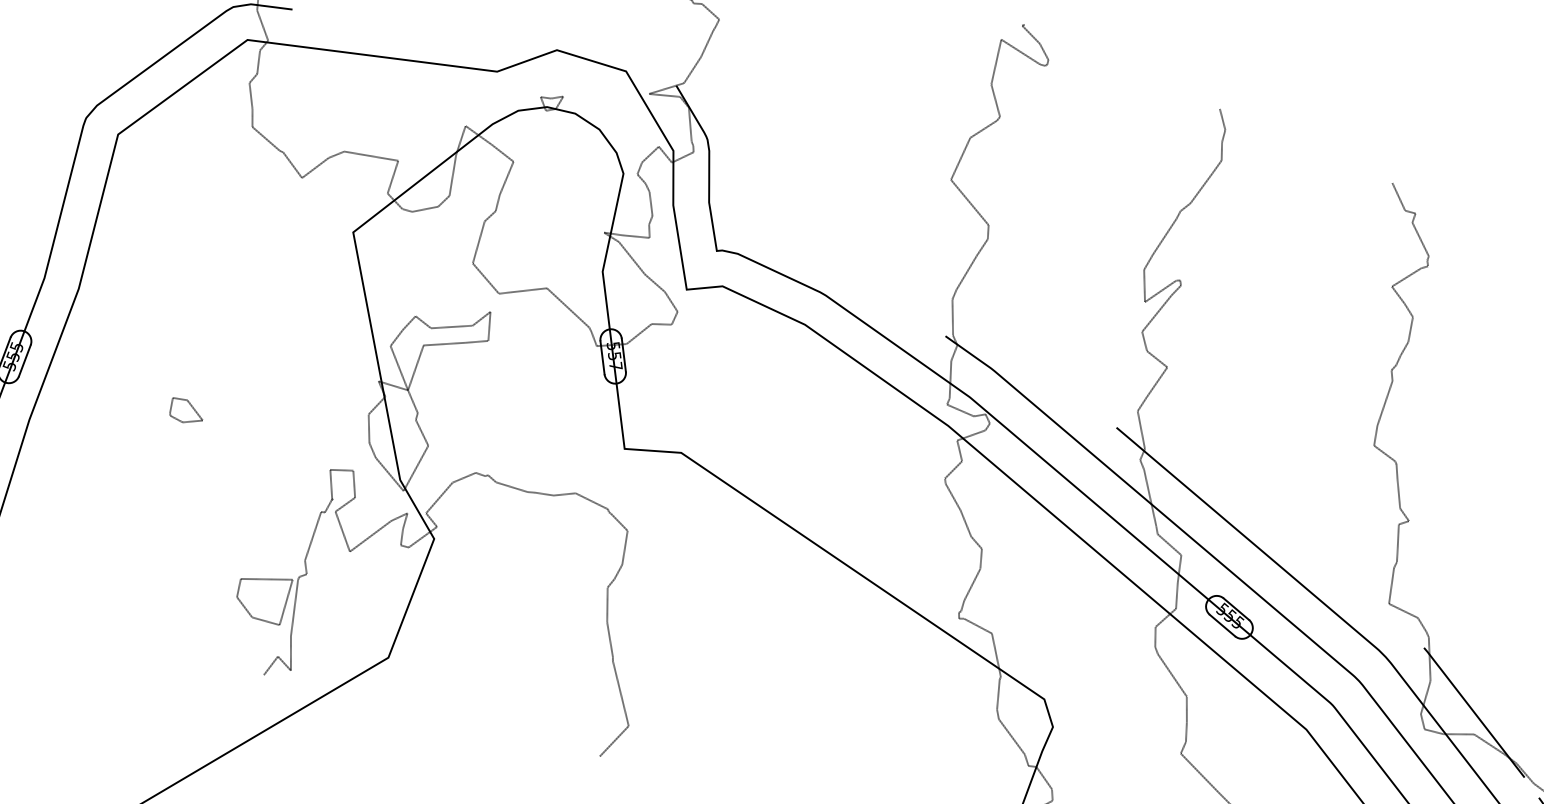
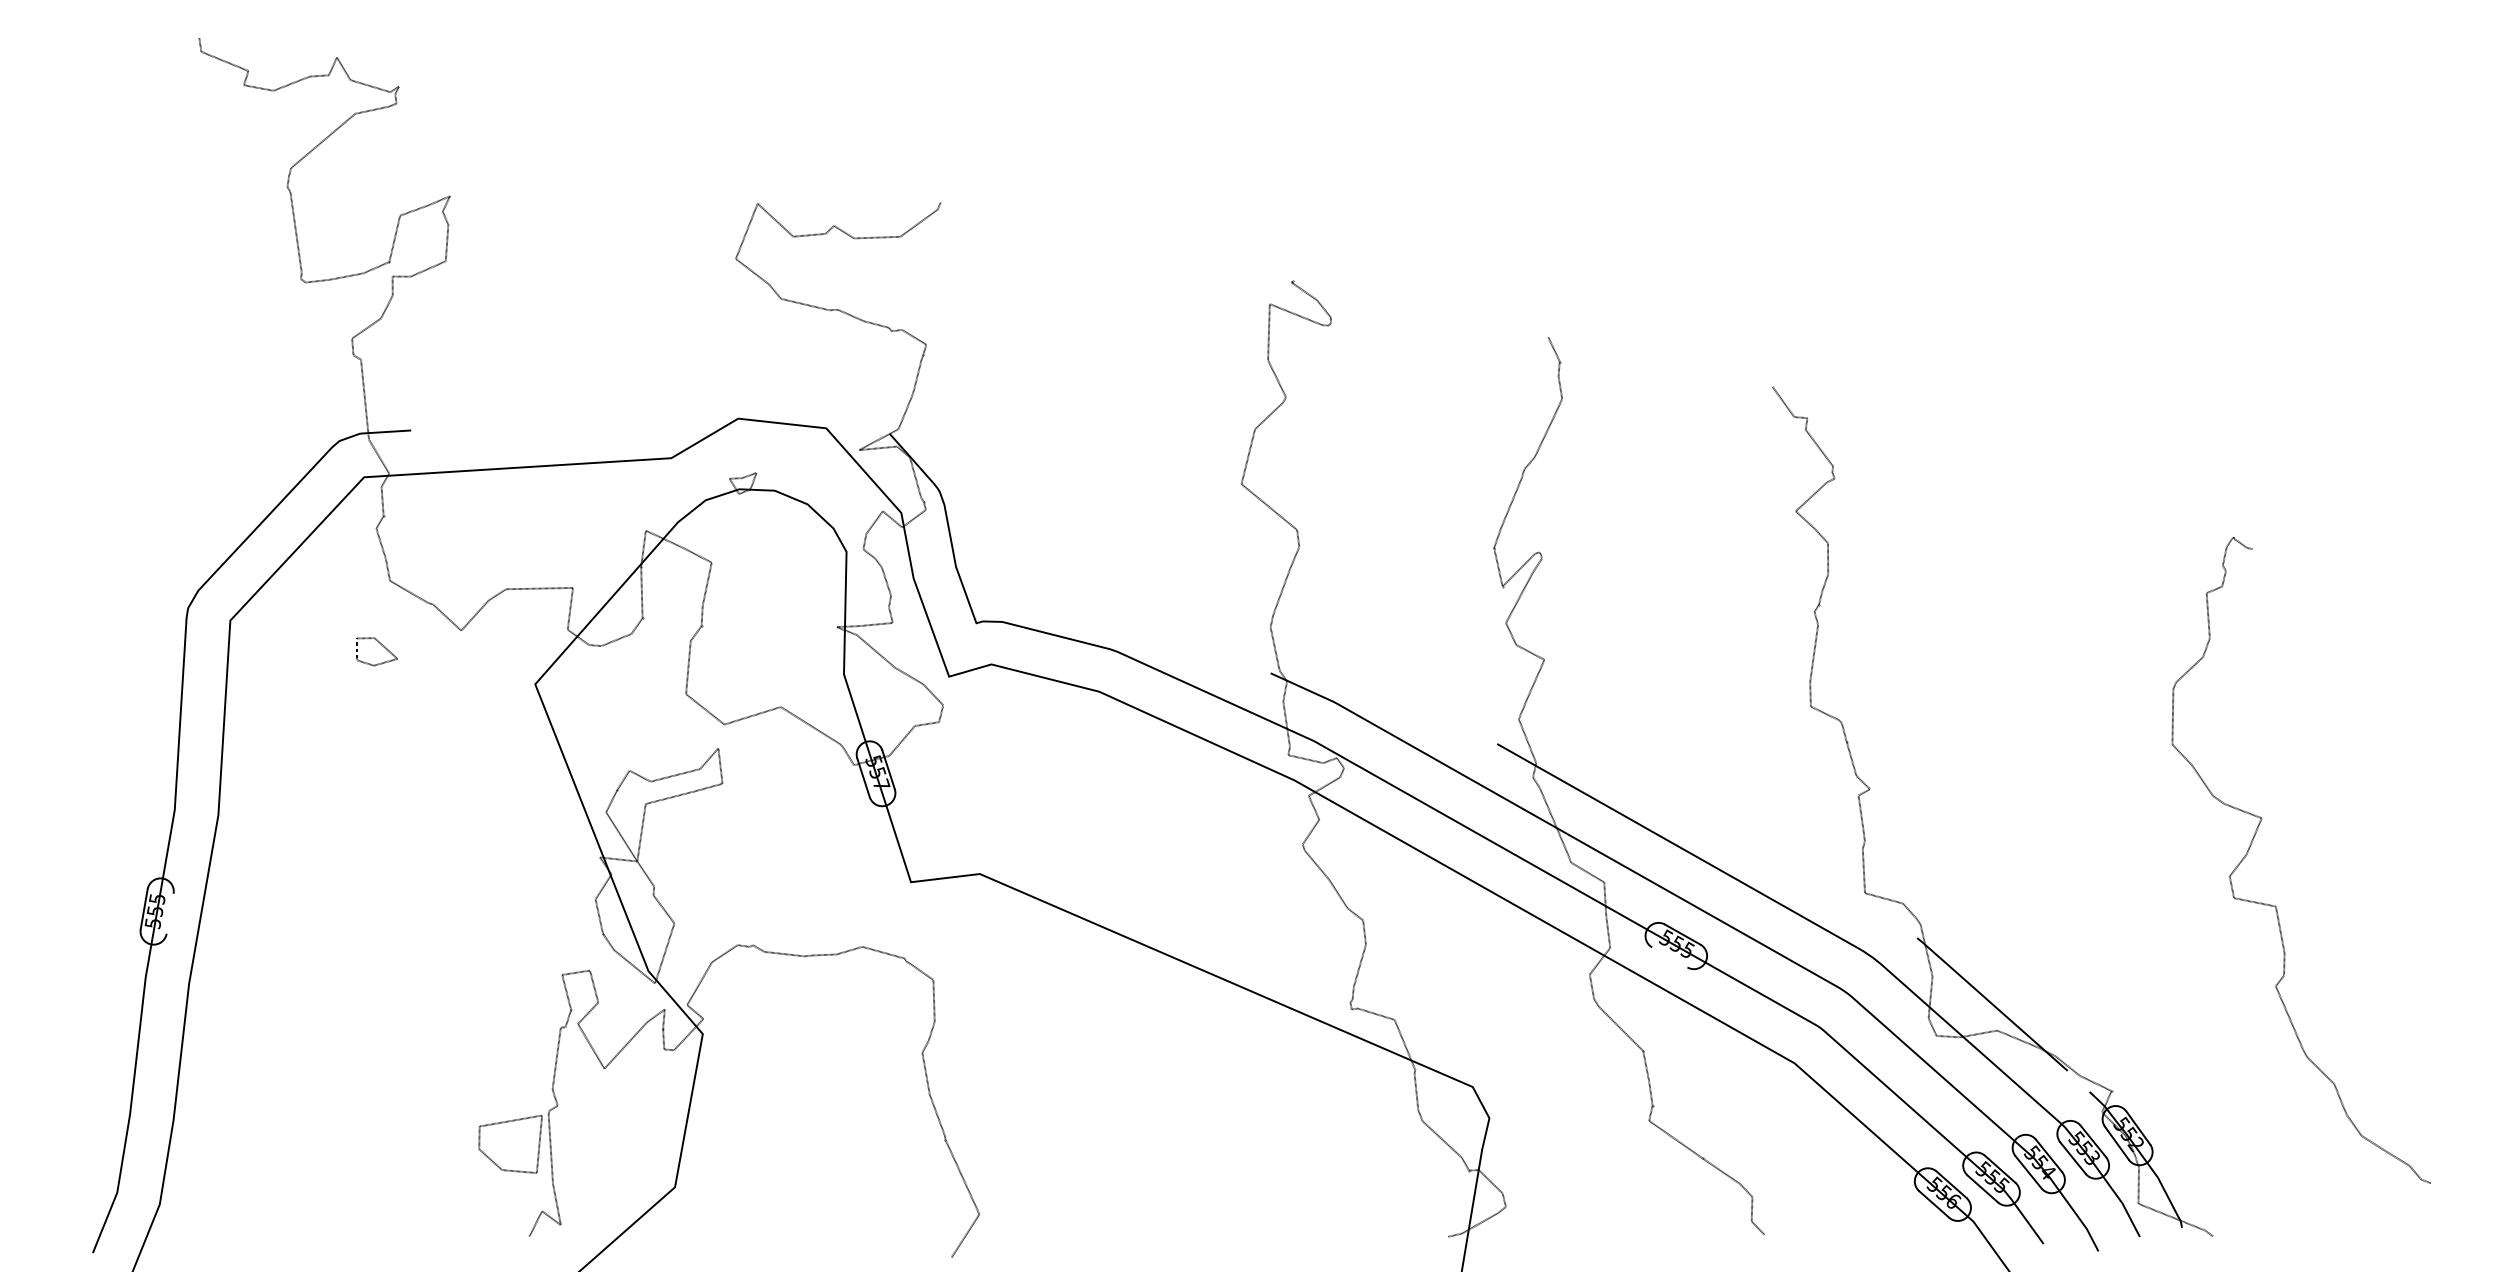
line: (24, 360) -> (169, 913), removed
part: (191, 407) -> (381, 645), moved
line: (1222, 625) -> (1669, 957), removed

